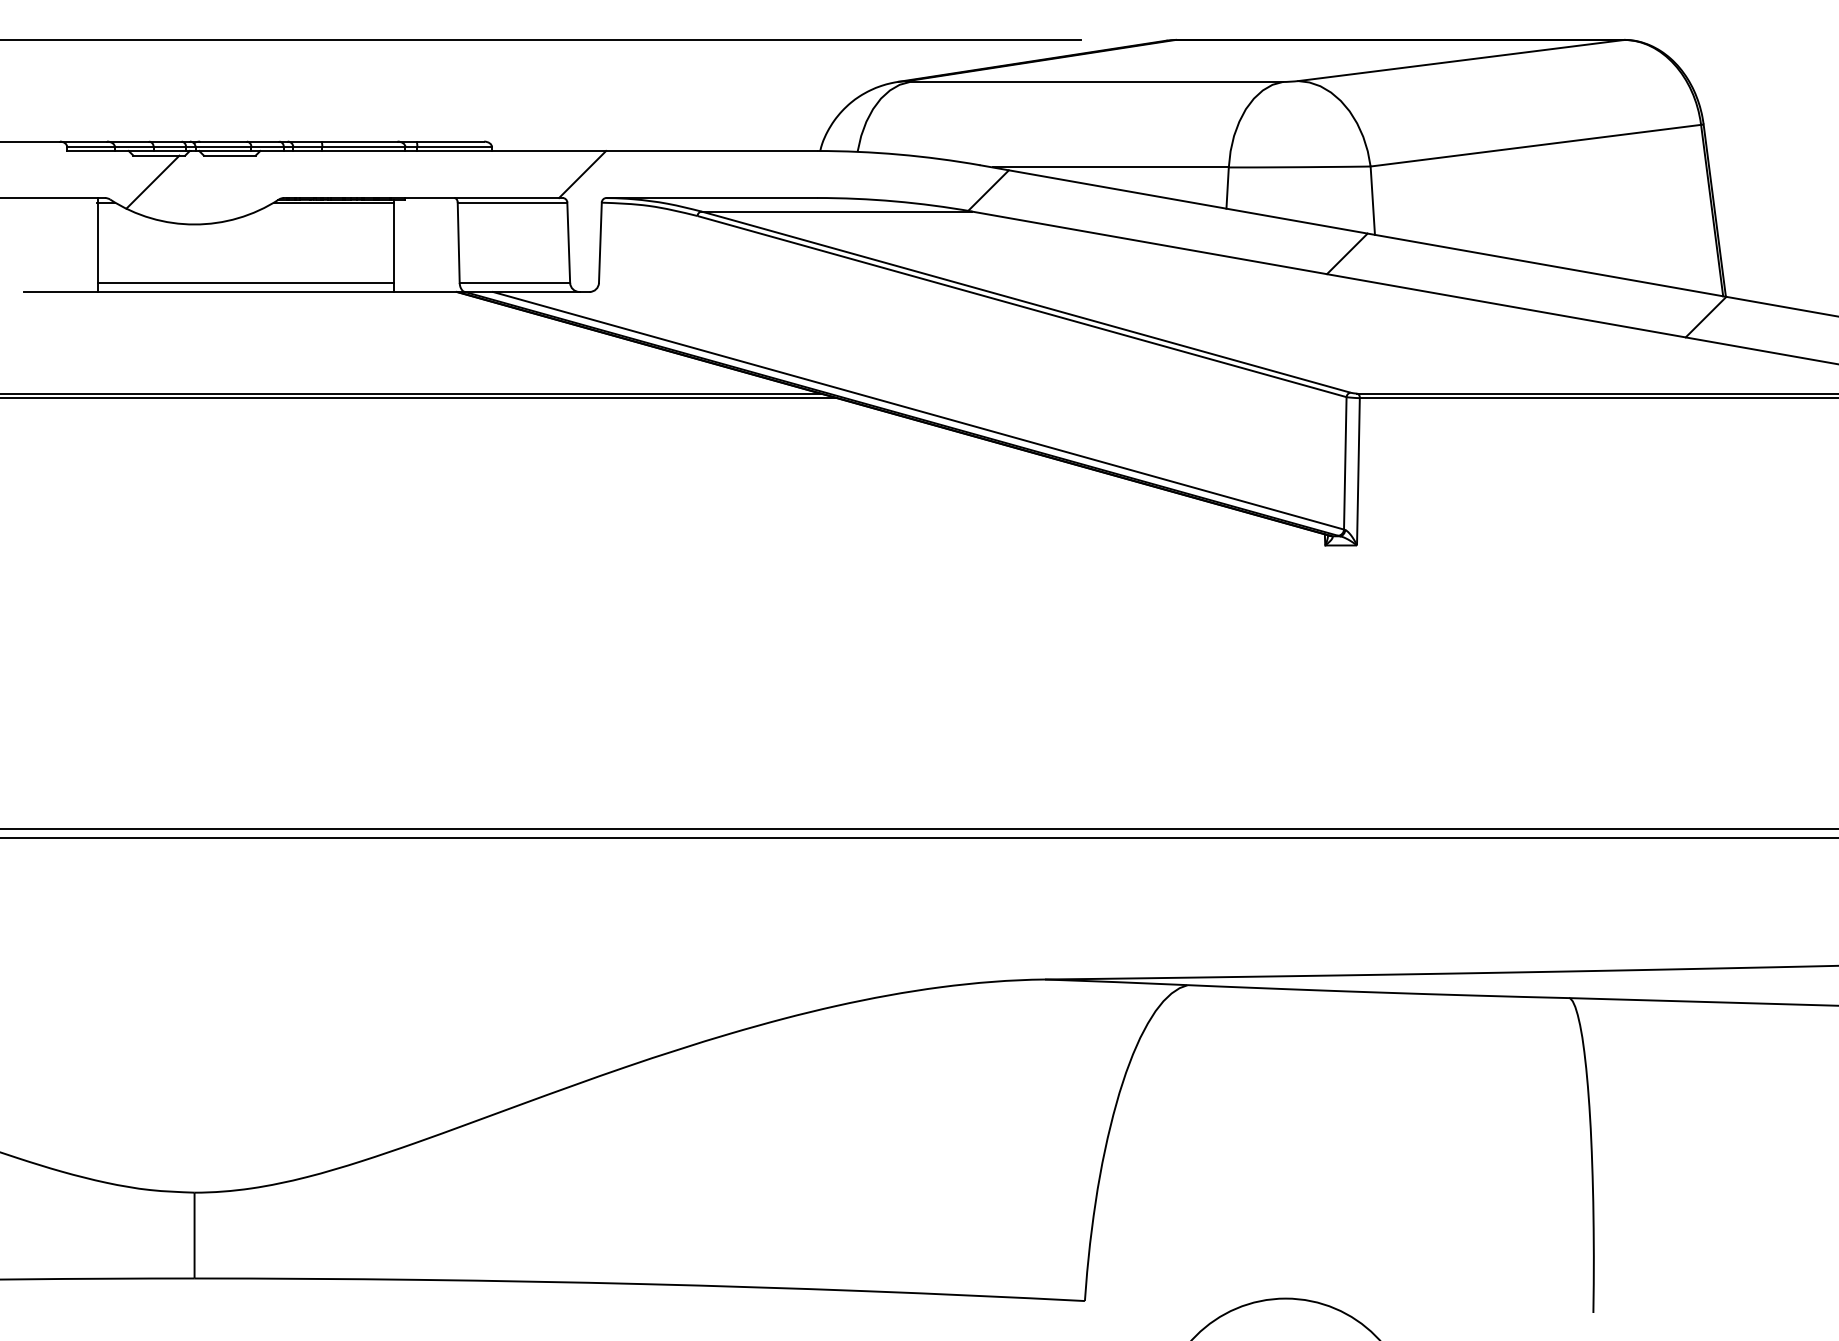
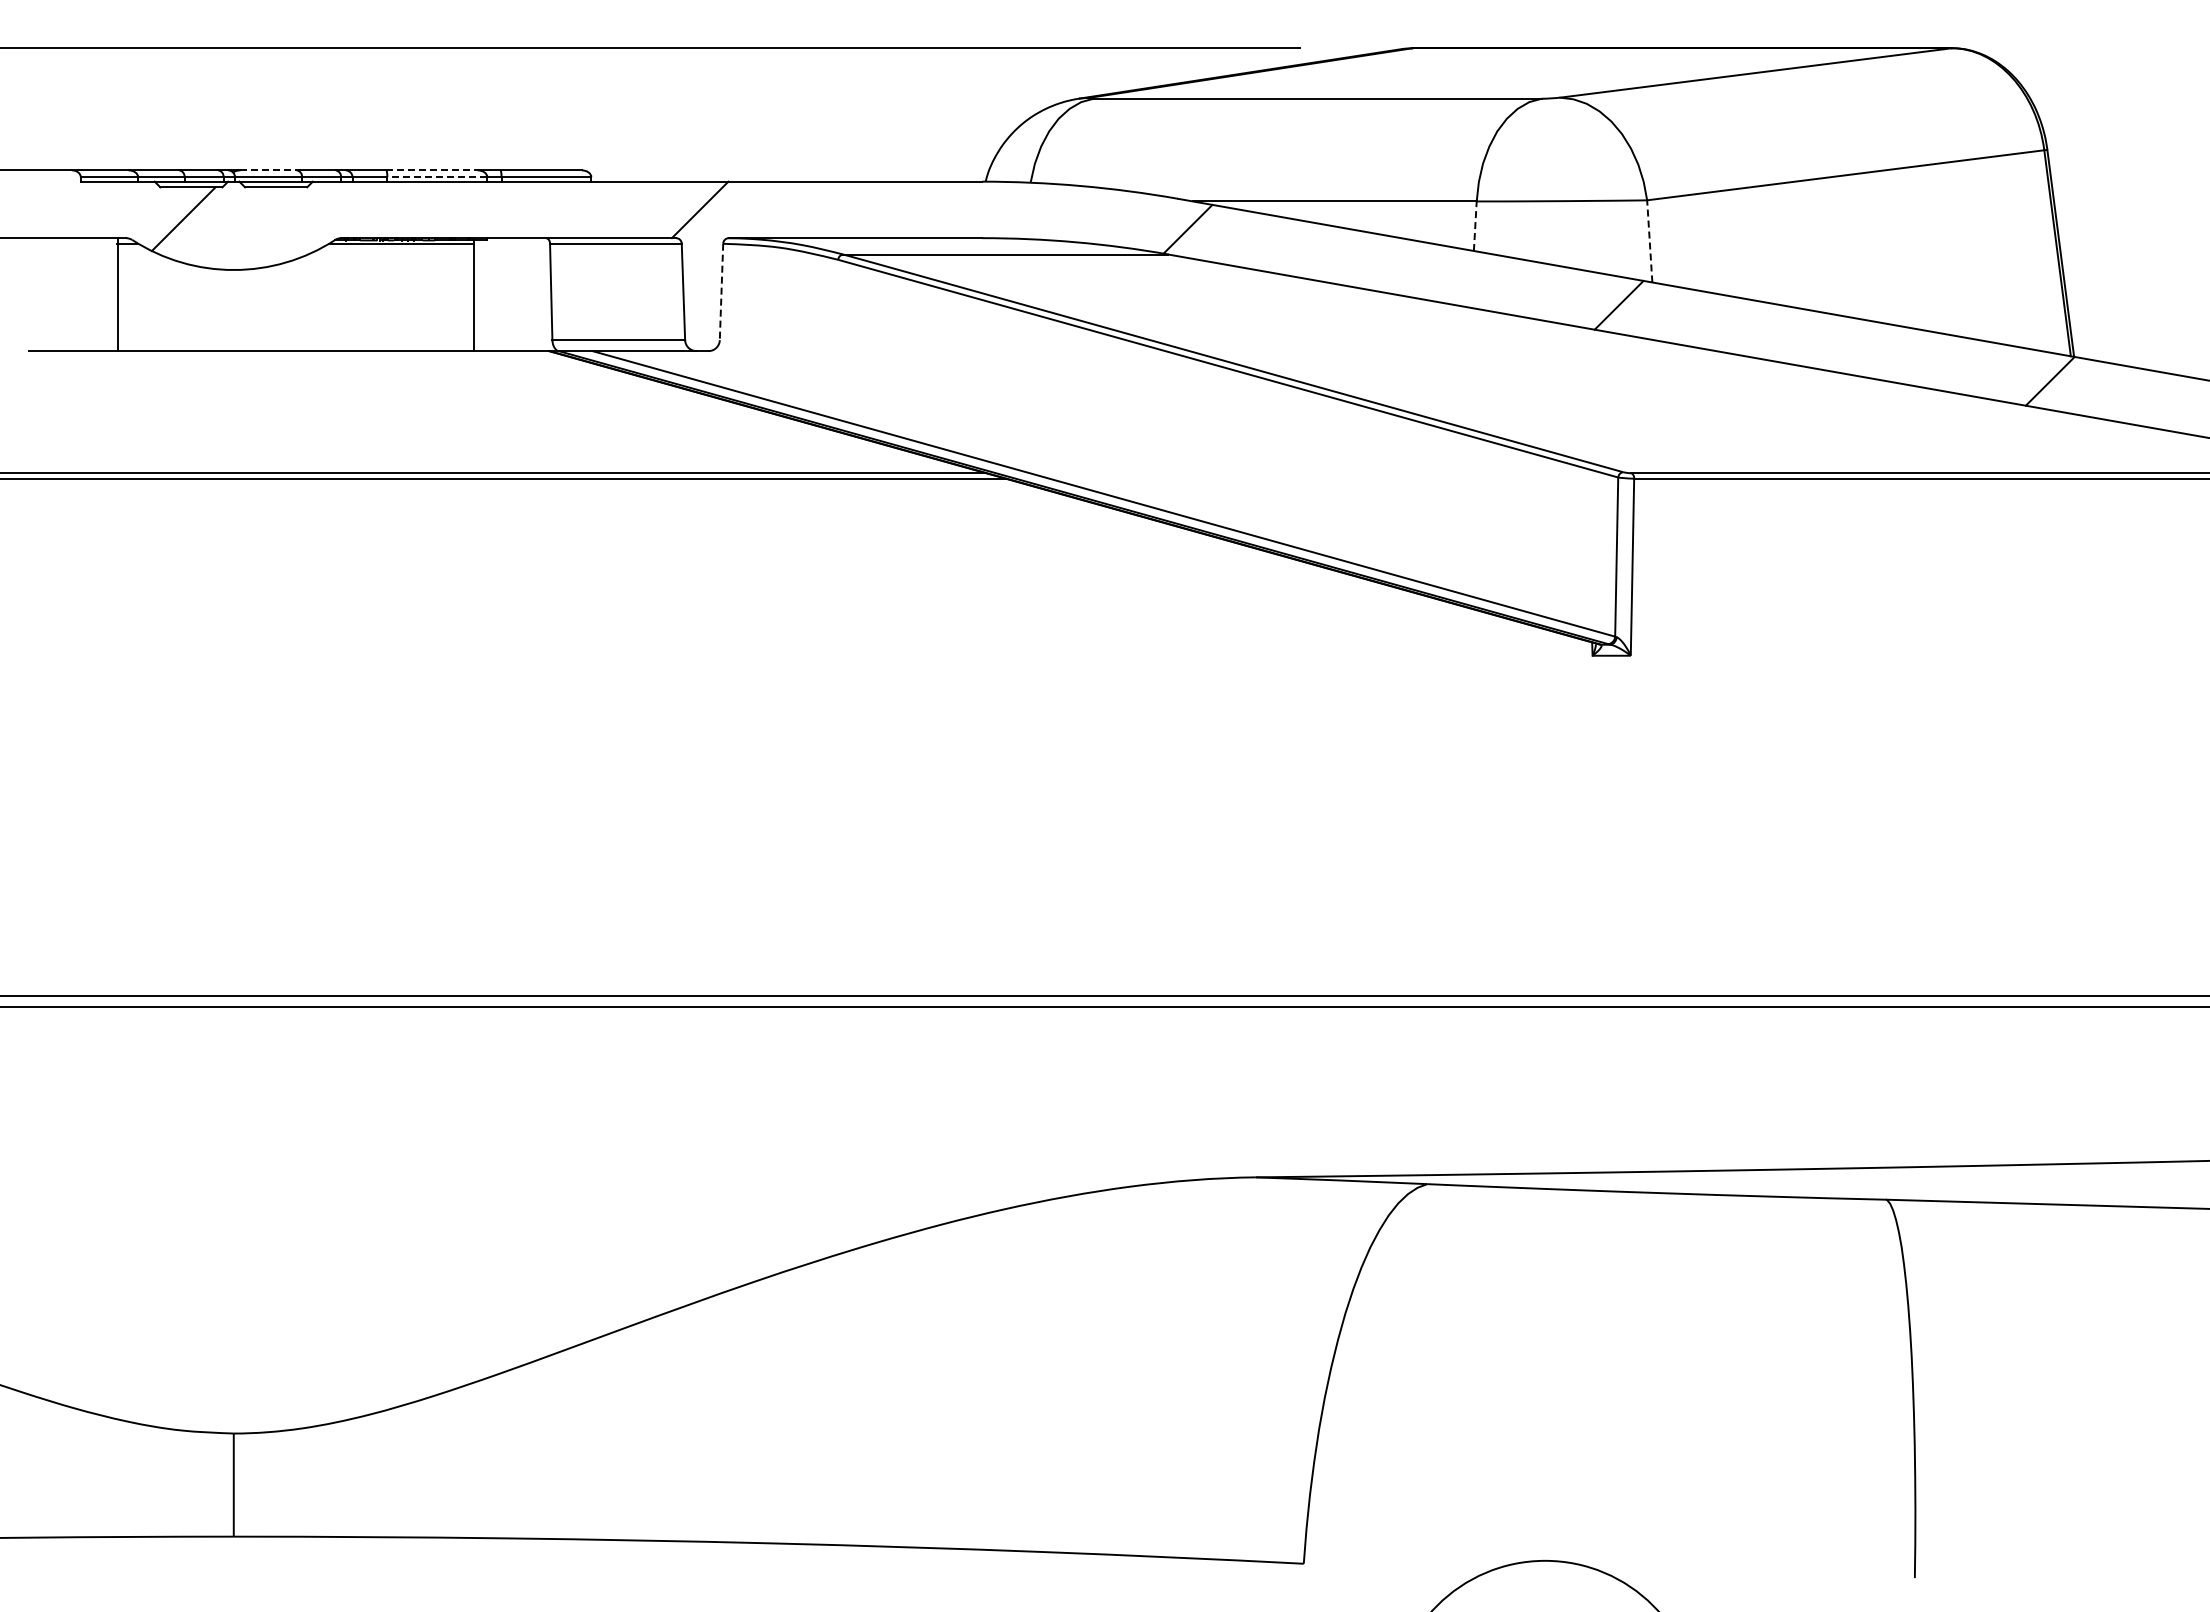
line: (224, 141) -> (269, 170), solid -> dashed
line: (359, 141) -> (432, 170), solid -> dashed
line: (364, 147) -> (437, 177), solid -> dashed
line: (1227, 188) -> (1475, 226), solid -> dashed
line: (1372, 199) -> (1649, 240), solid -> dashed
line: (600, 243) -> (721, 292), solid -> dashed
line: (245, 283) -> (295, 340), removed

